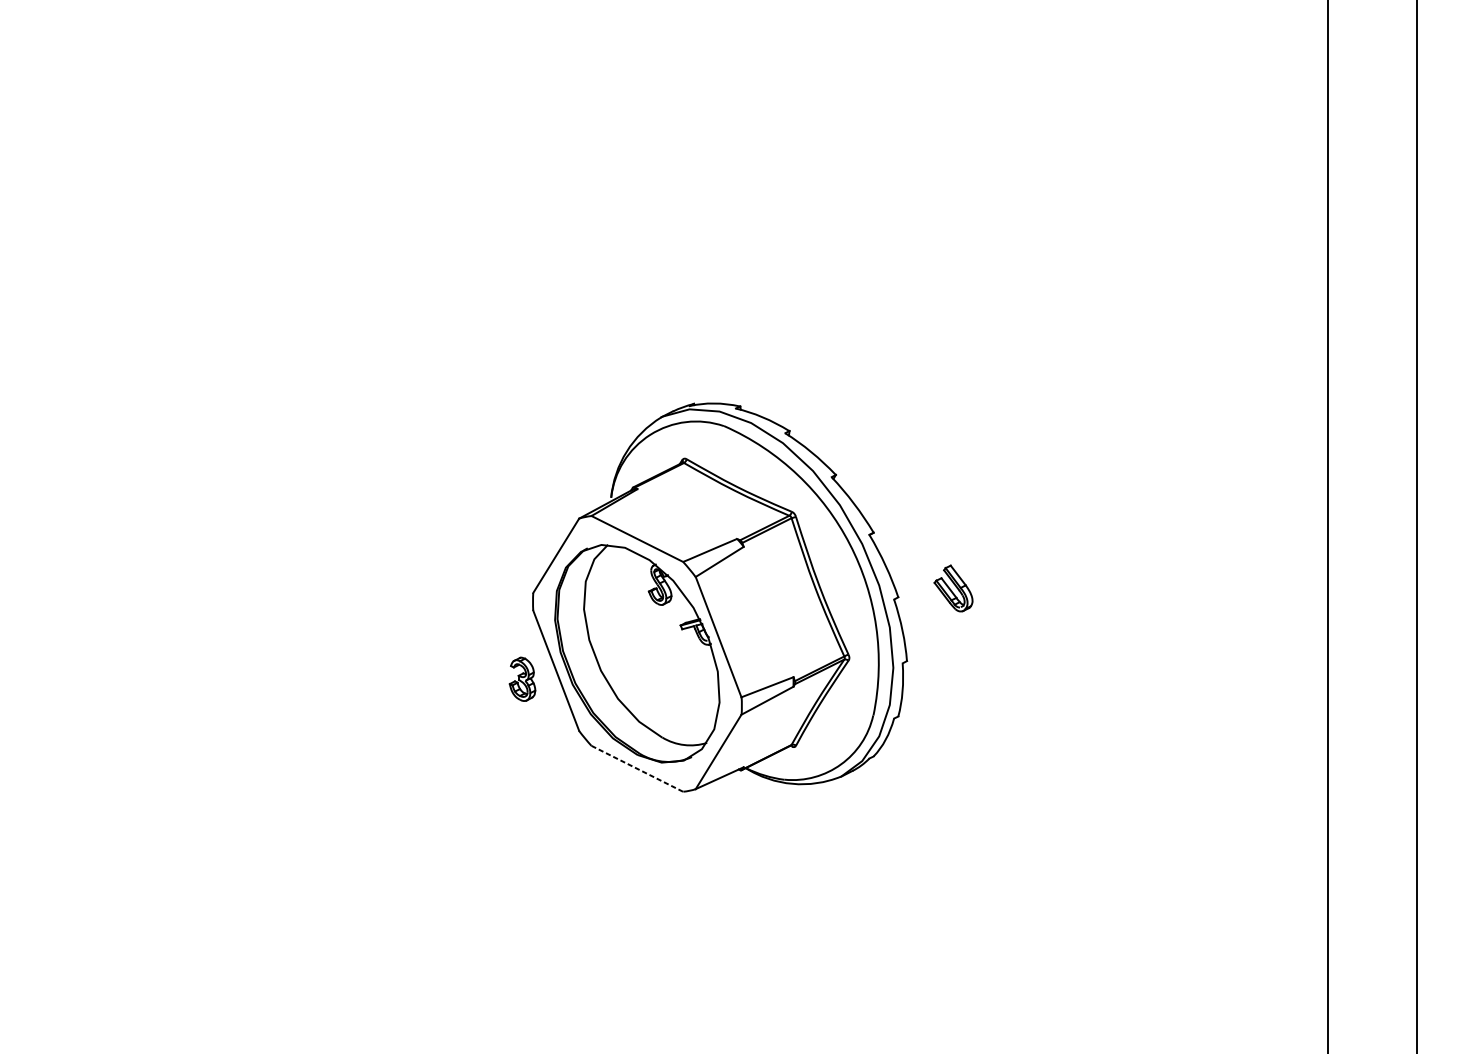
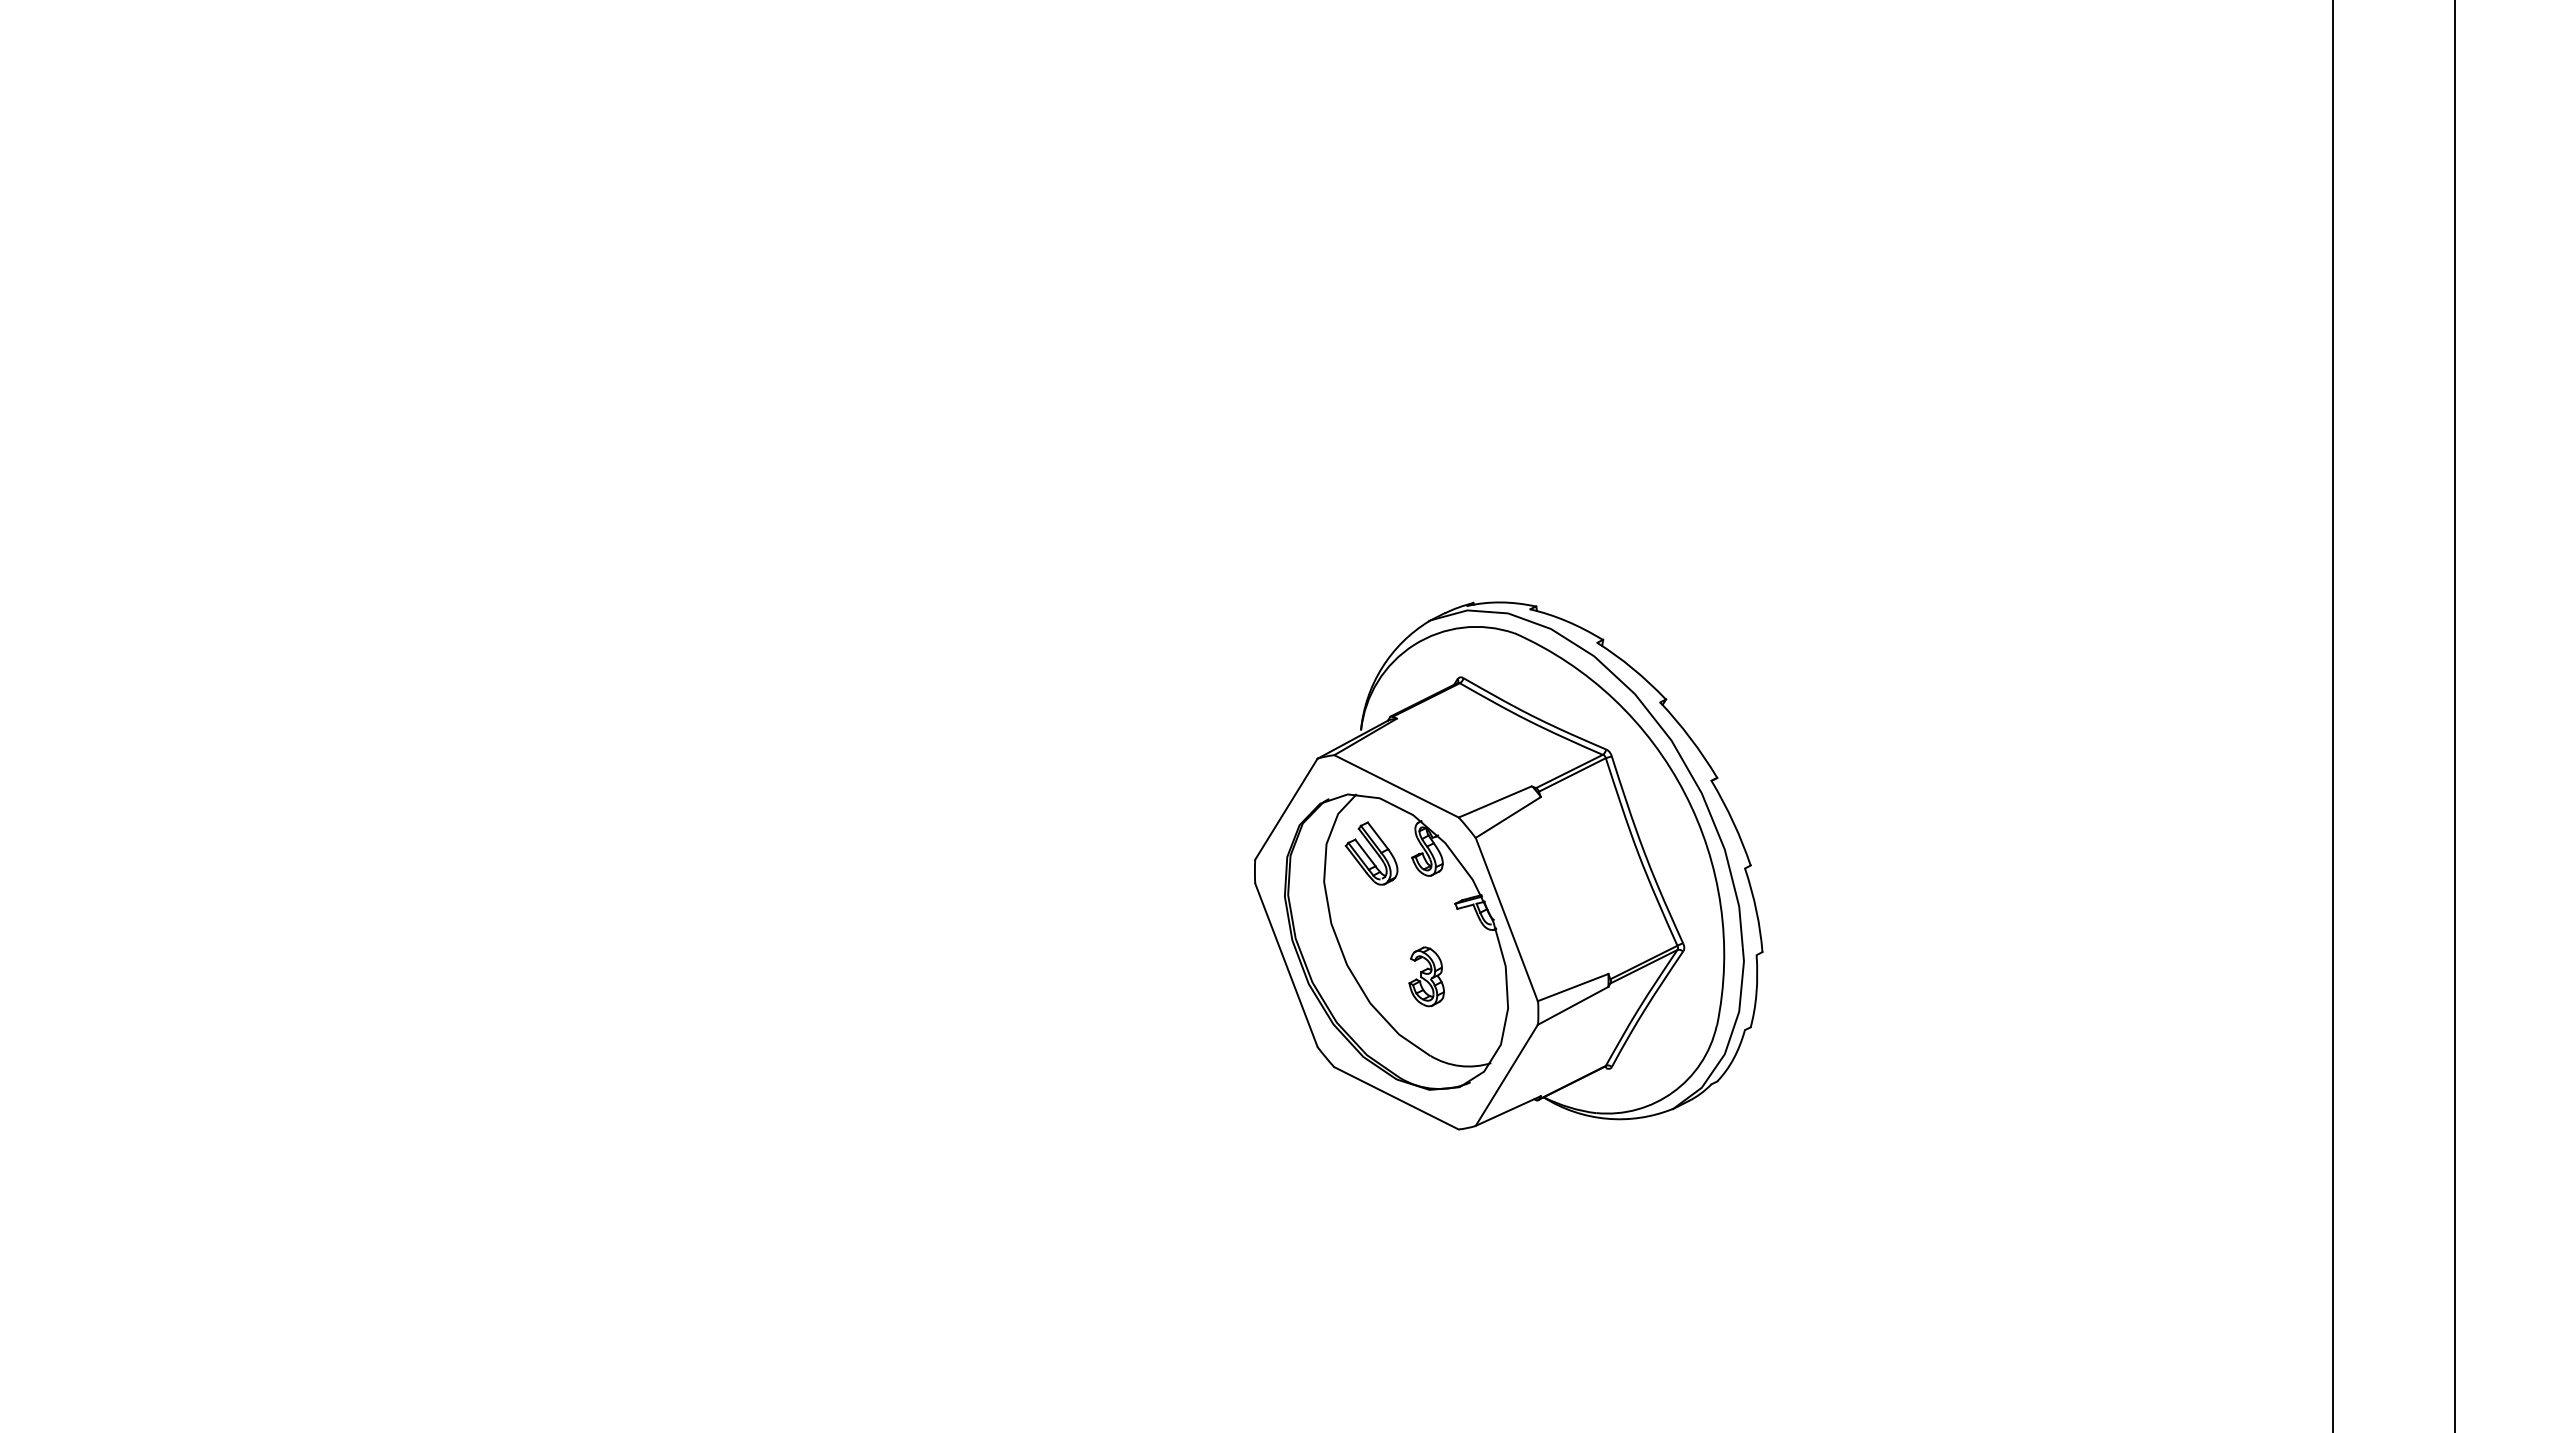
part: (953, 588) -> (1371, 853), moved
part: (522, 679) -> (1426, 976), moved
line: (637, 768) -> (1396, 1098), dashed -> solid

